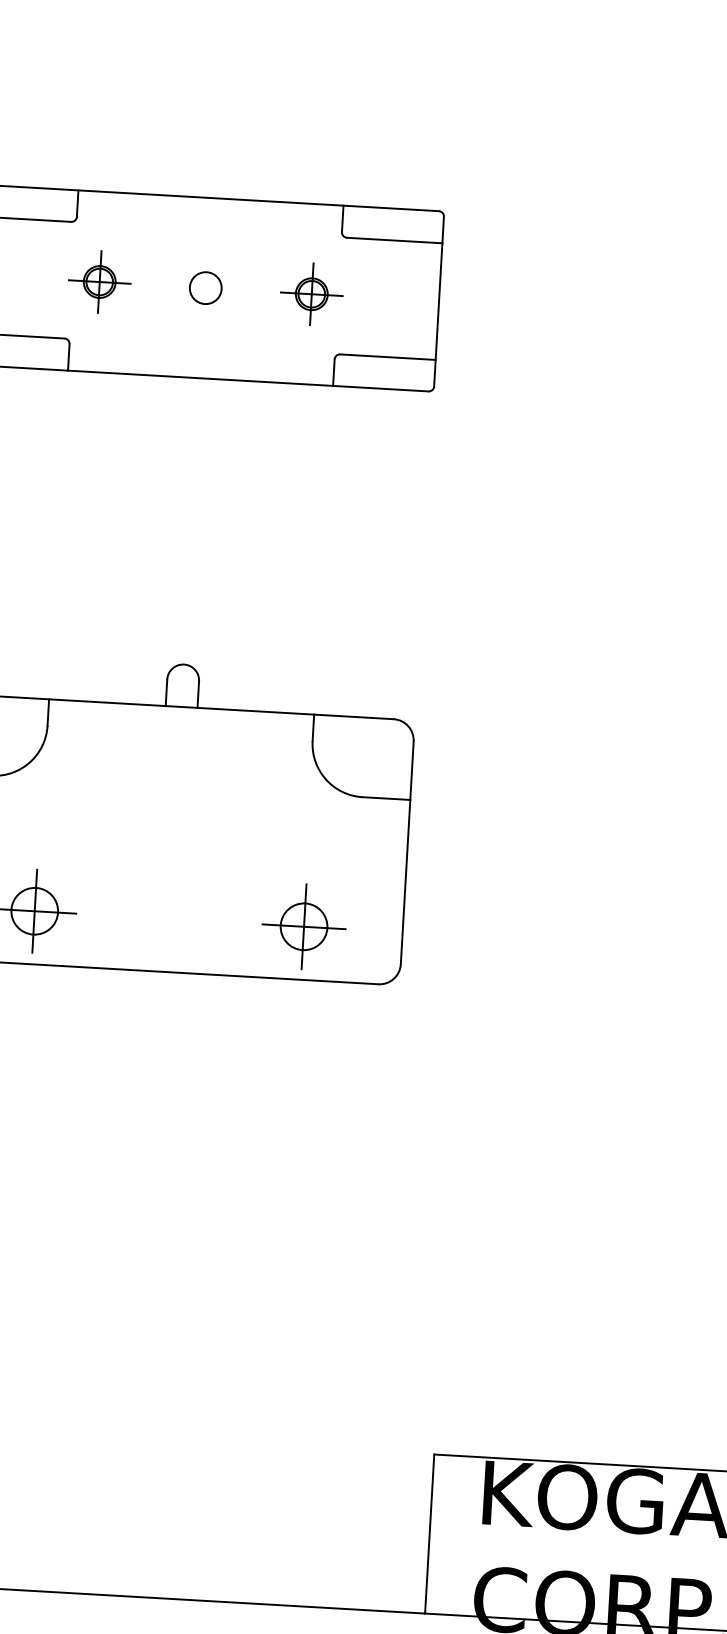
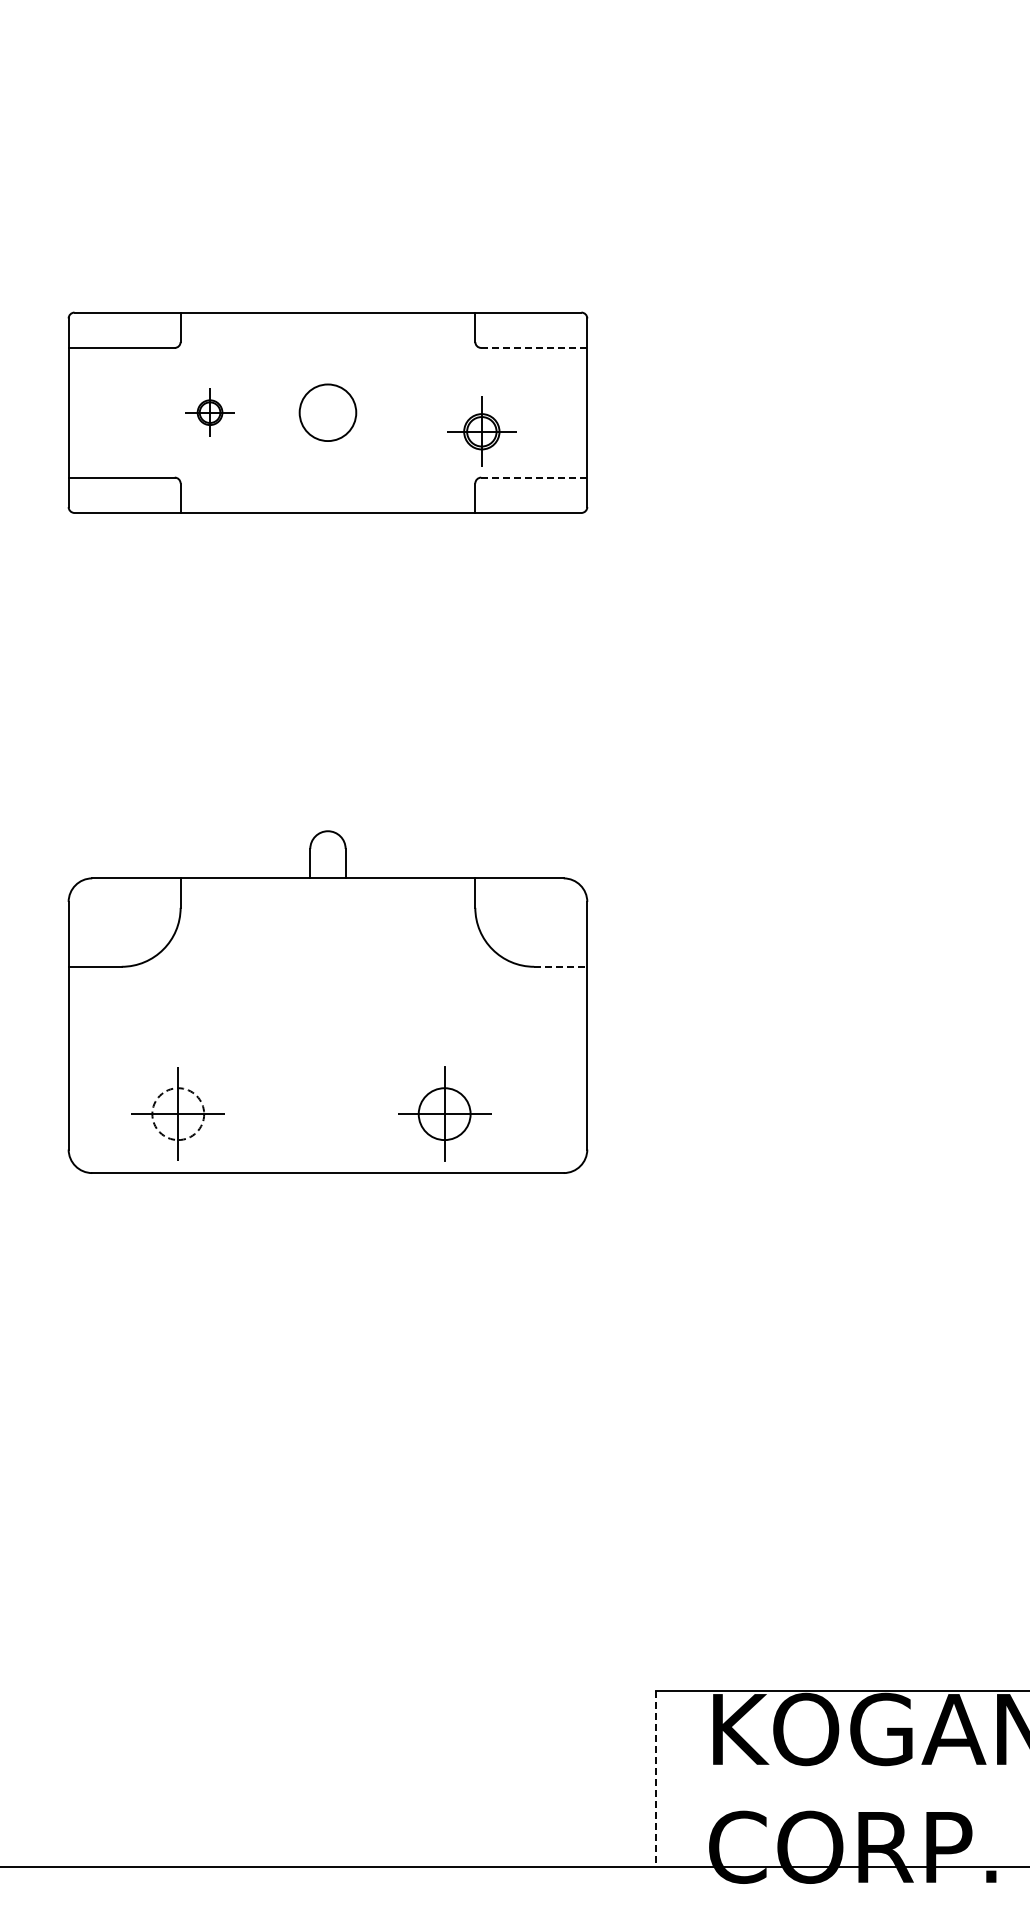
line: (394, 240) -> (534, 347), solid -> dashed
part: (99, 281) -> (209, 412), size x0.7
circle: (205, 287) -> (327, 412), size x1.6
part: (311, 294) -> (481, 431), moved
line: (388, 357) -> (534, 477), solid -> dashed
line: (386, 798) -> (560, 966), solid -> dashed
circle: (34, 911) -> (178, 1114), solid -> dashed
part: (303, 926) -> (444, 1113), moved
line: (429, 1534) -> (655, 1779), solid -> dashed

